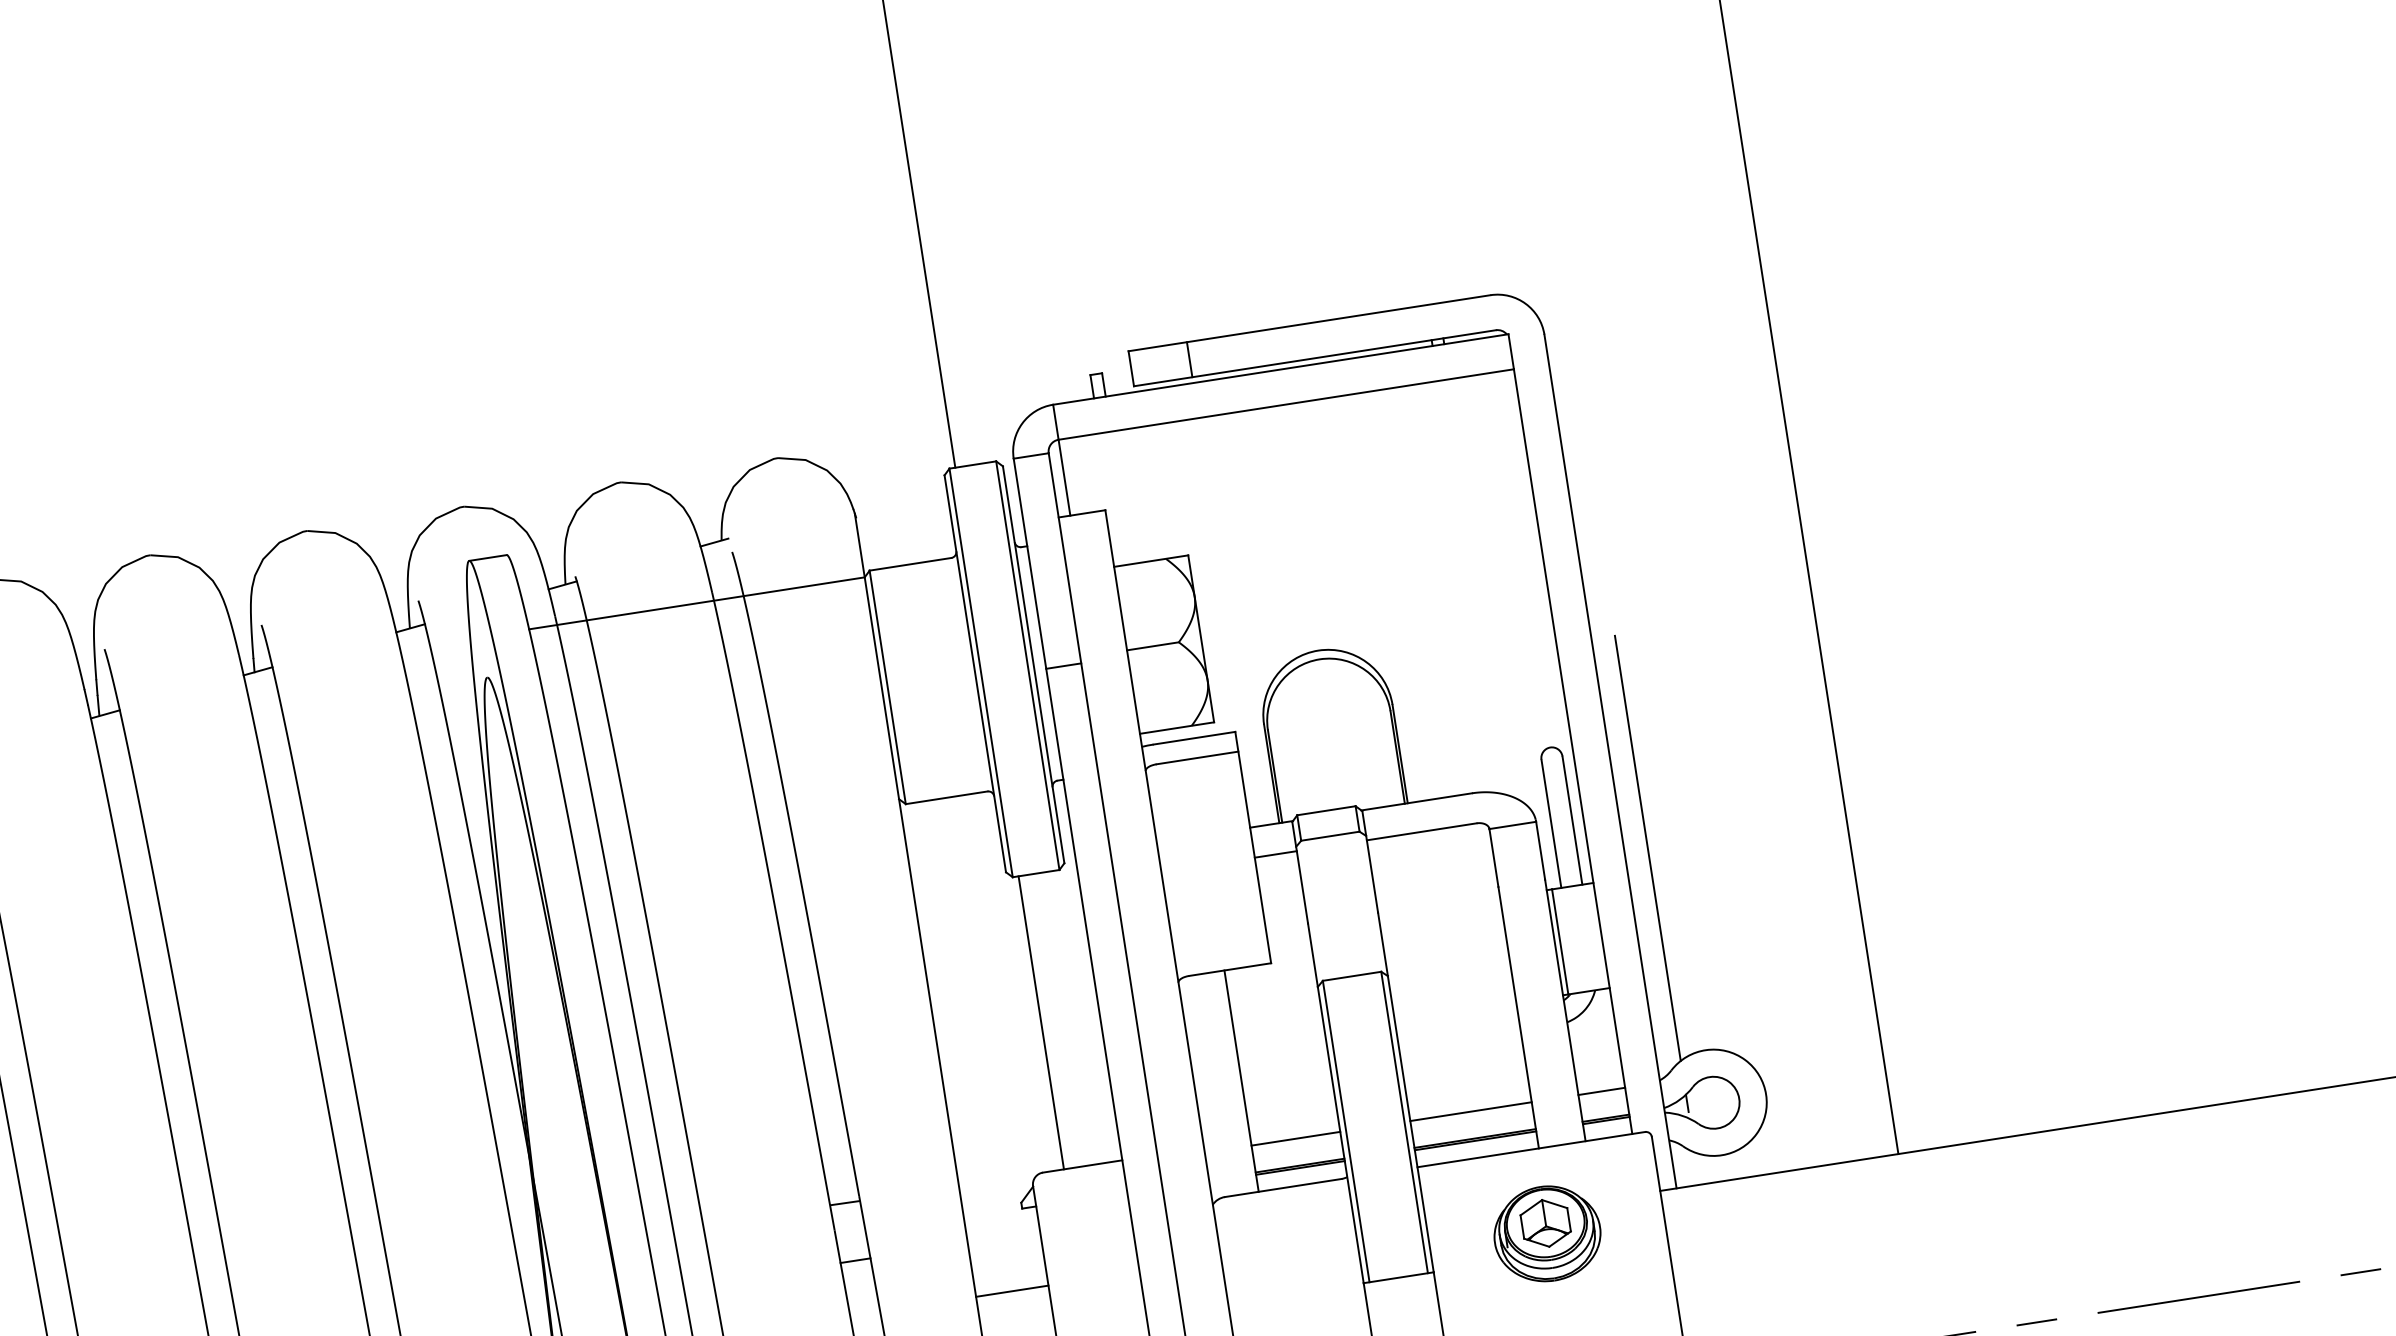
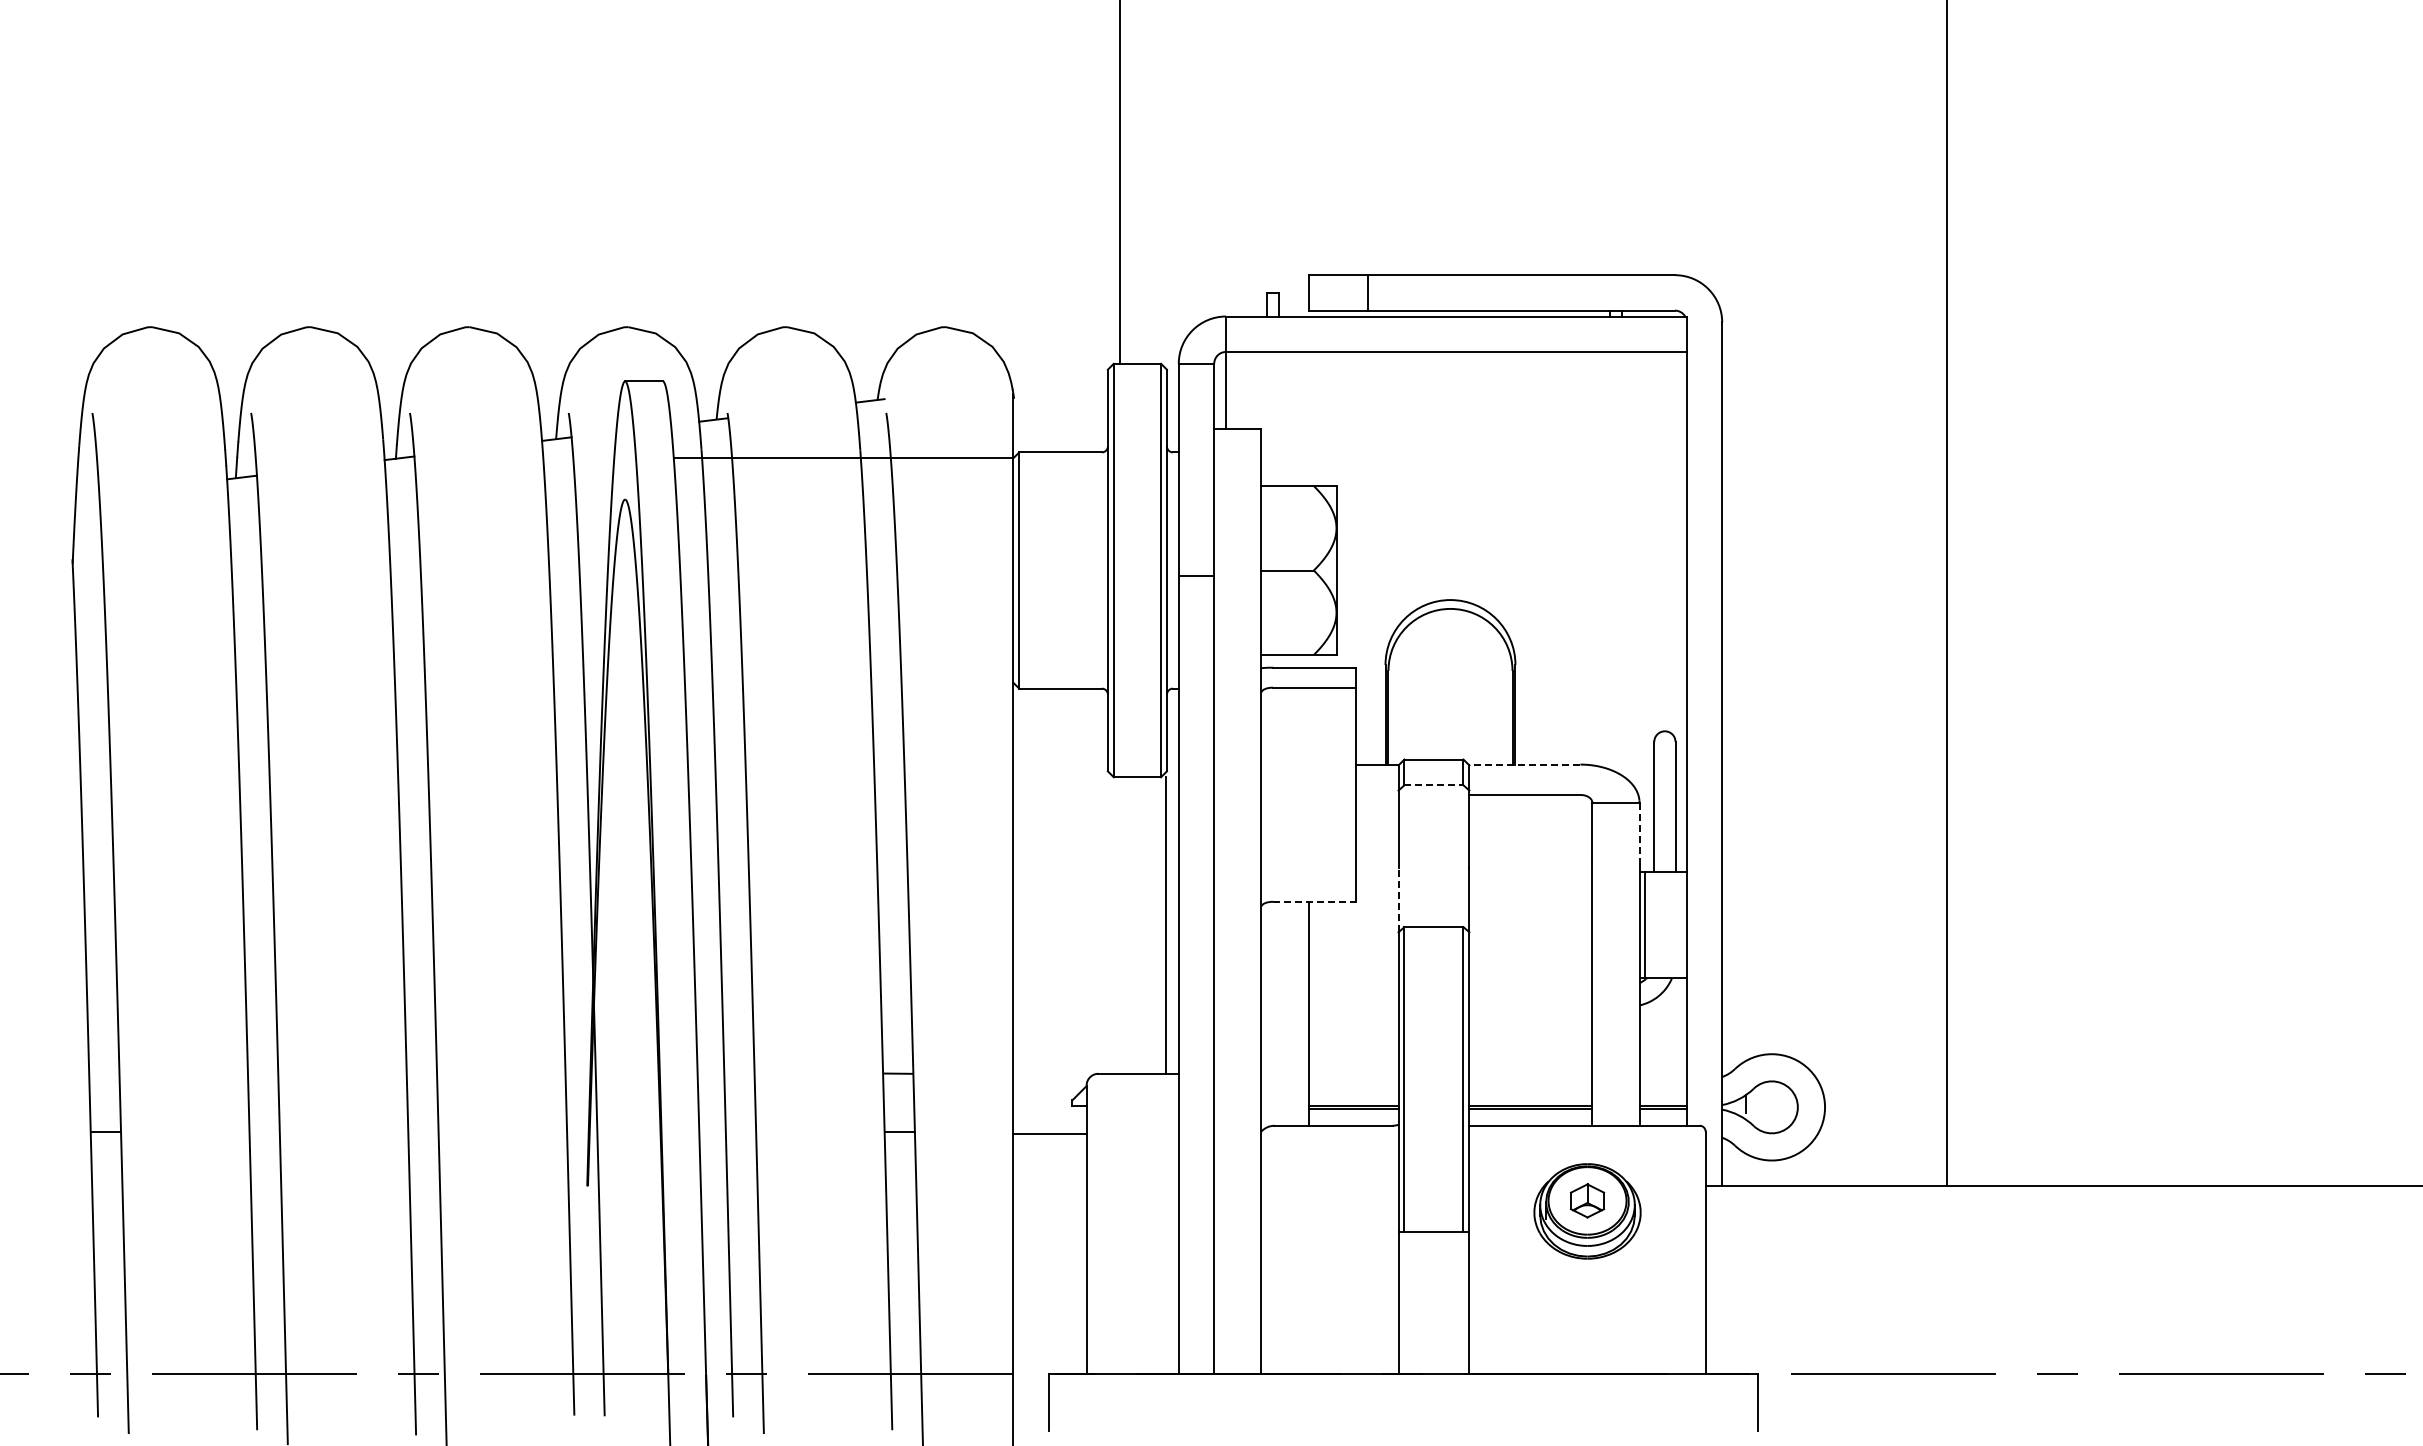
line: (1416, 801) -> (1524, 764), solid -> dashed
line: (1329, 836) -> (1433, 785), solid -> dashed
line: (1647, 848) -> (1745, 845), removed
line: (1540, 851) -> (1639, 832), solid -> dashed
line: (1275, 854) -> (1376, 794), removed
line: (1312, 954) -> (1398, 899), solid -> dashed
line: (1231, 969) -> (1315, 901), solid -> dashed
line: (1041, 1022) -> (1165, 925), moved
line: (1601, 1091) -> (1662, 1079), removed
line: (1470, 1112) -> (1530, 1079), removed
line: (1295, 1139) -> (1353, 1079), removed
part: (1545, 1223) -> (1587, 1200), size x0.7
line: (1011, 1291) -> (1049, 1134), moved

